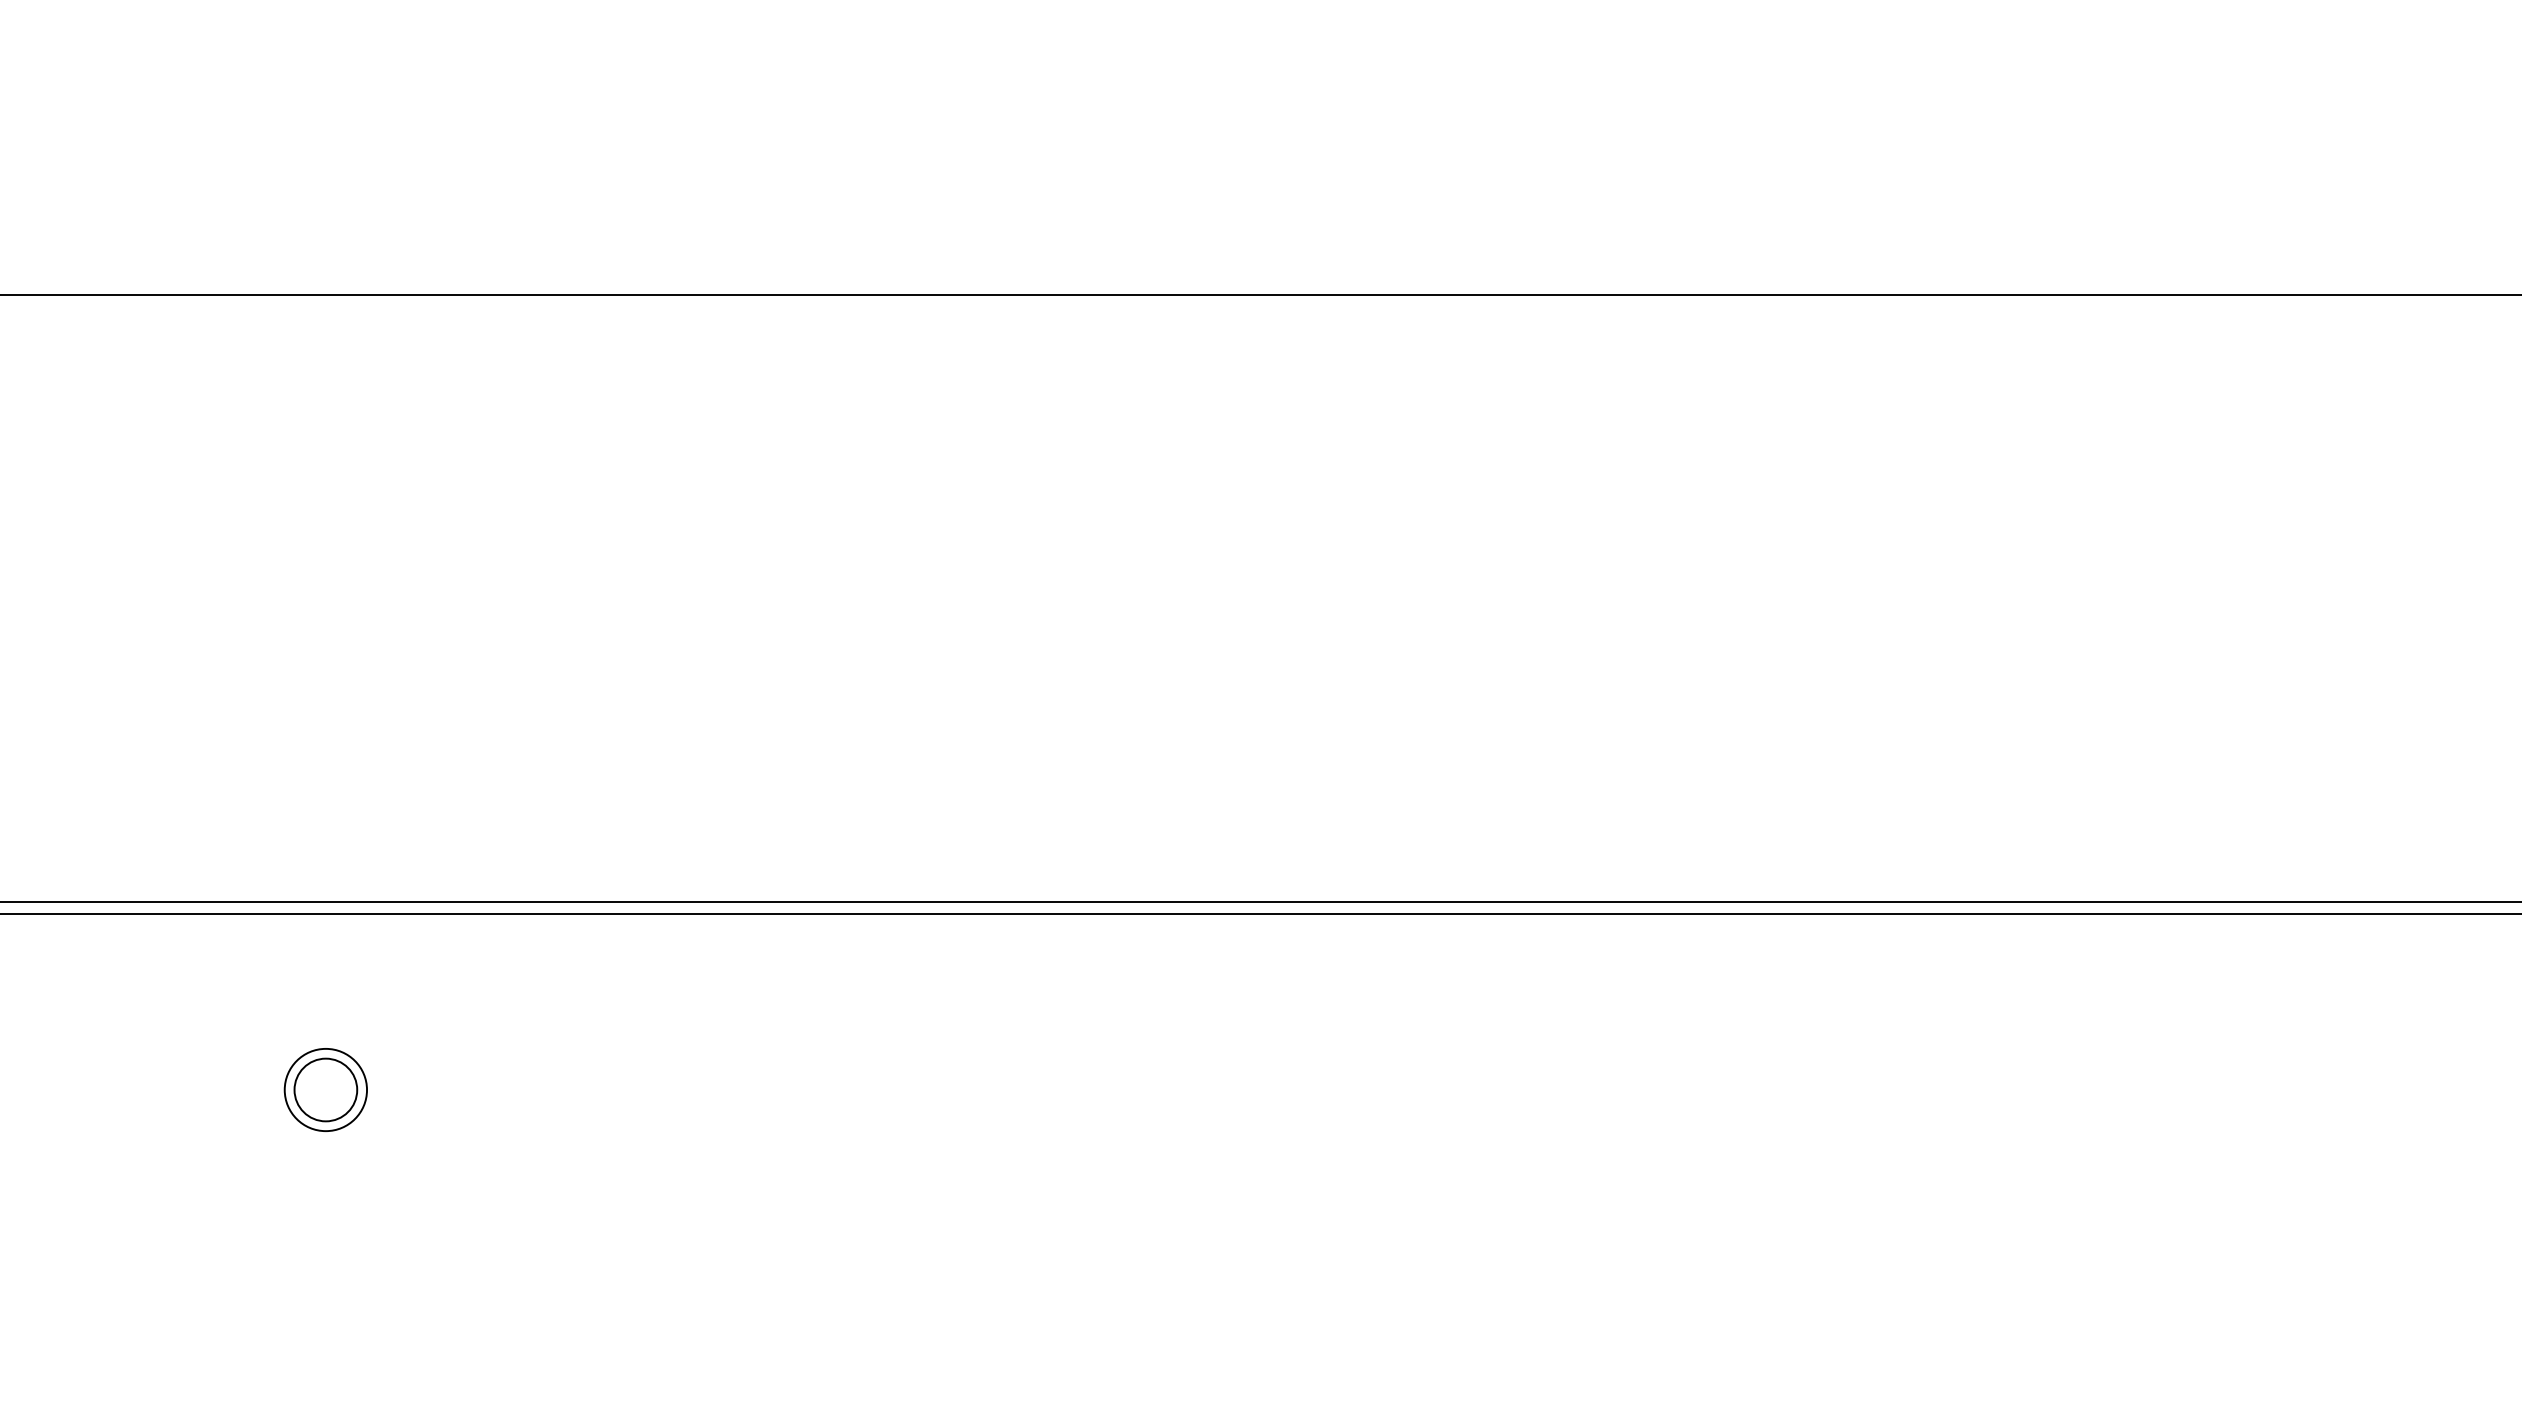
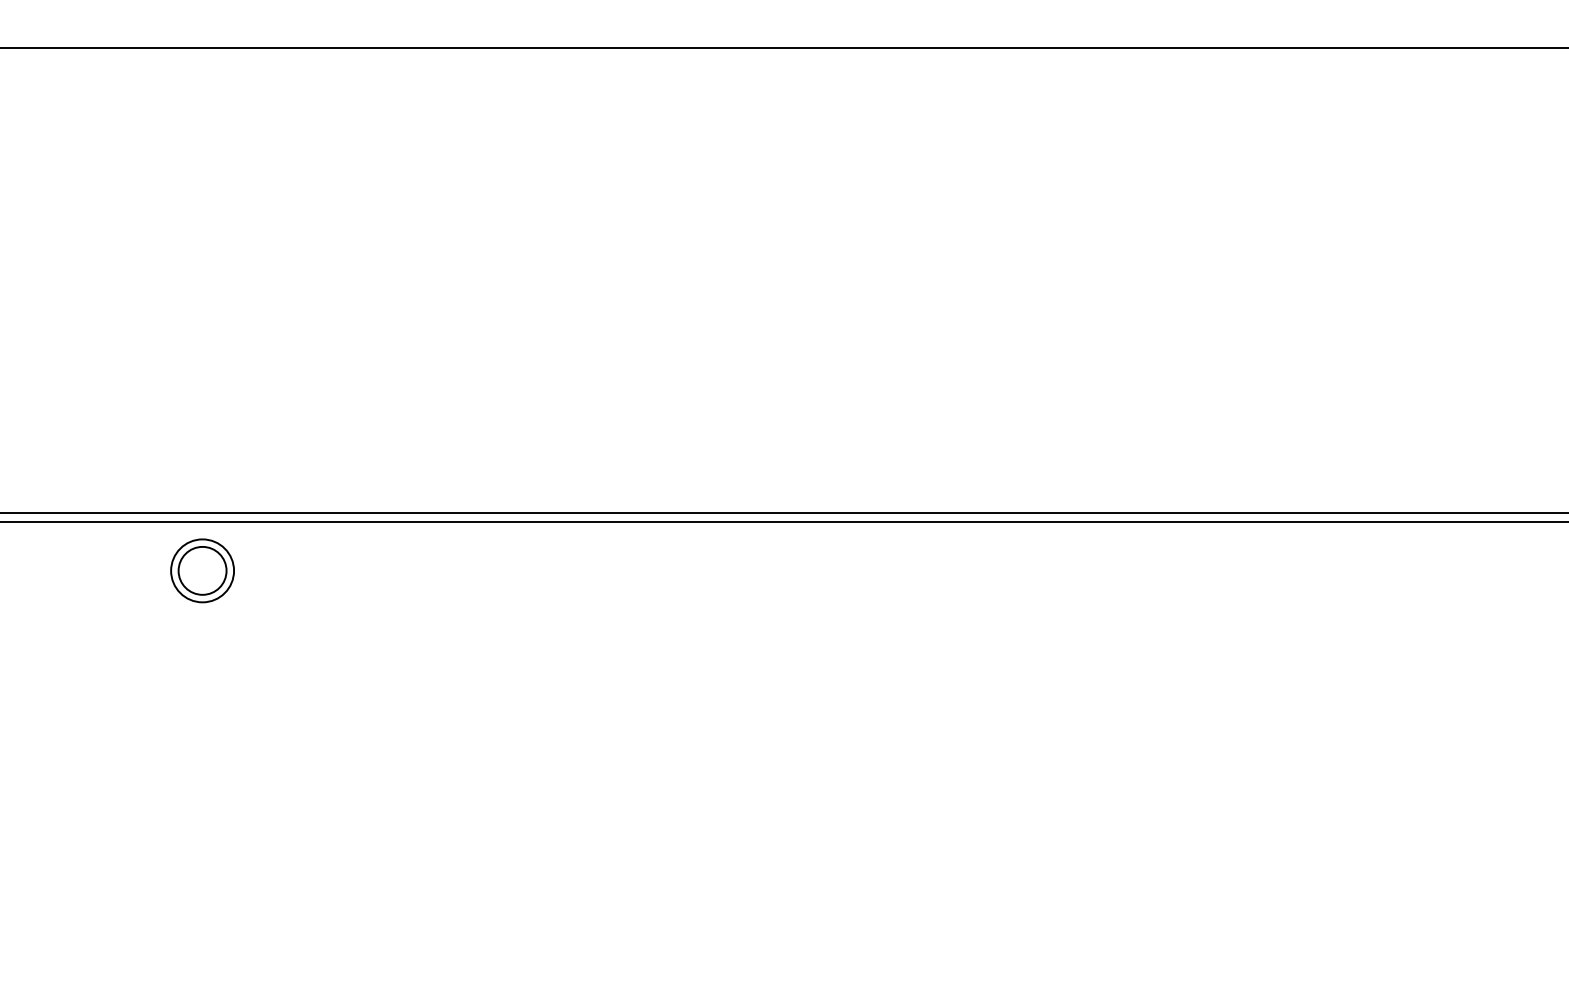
part: (325, 1089) -> (202, 570), moved

